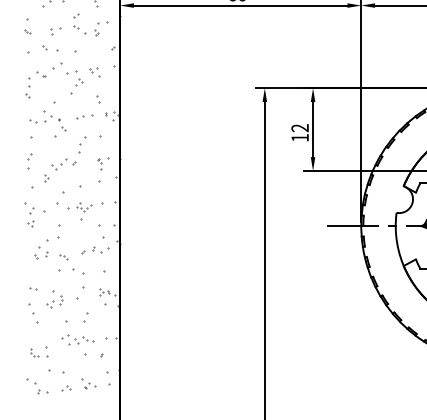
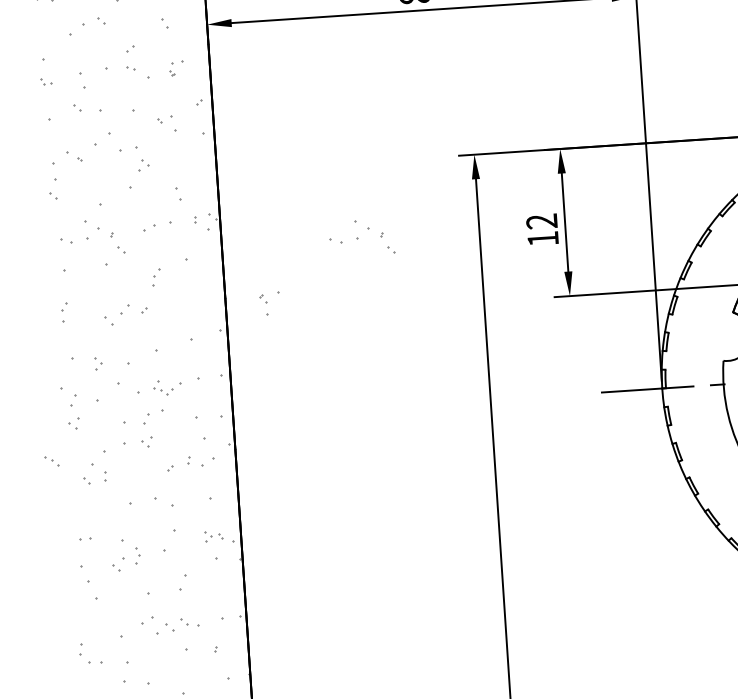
part: (101, 28) -> (176, 67), size x0.6
part: (55, 31) -> (95, 78), size x1.6
part: (94, 72) -> (166, 123), moved
part: (198, 130) -> (361, 237), added
part: (82, 144) -> (156, 276), size x0.6
part: (29, 161) -> (64, 312), size x0.7
part: (103, 163) -> (270, 302), moved
part: (46, 178) -> (98, 364), moved
part: (70, 230) -> (145, 430), added
part: (63, 257) -> (50, 462), moved
part: (39, 351) -> (104, 649), size x1.6

